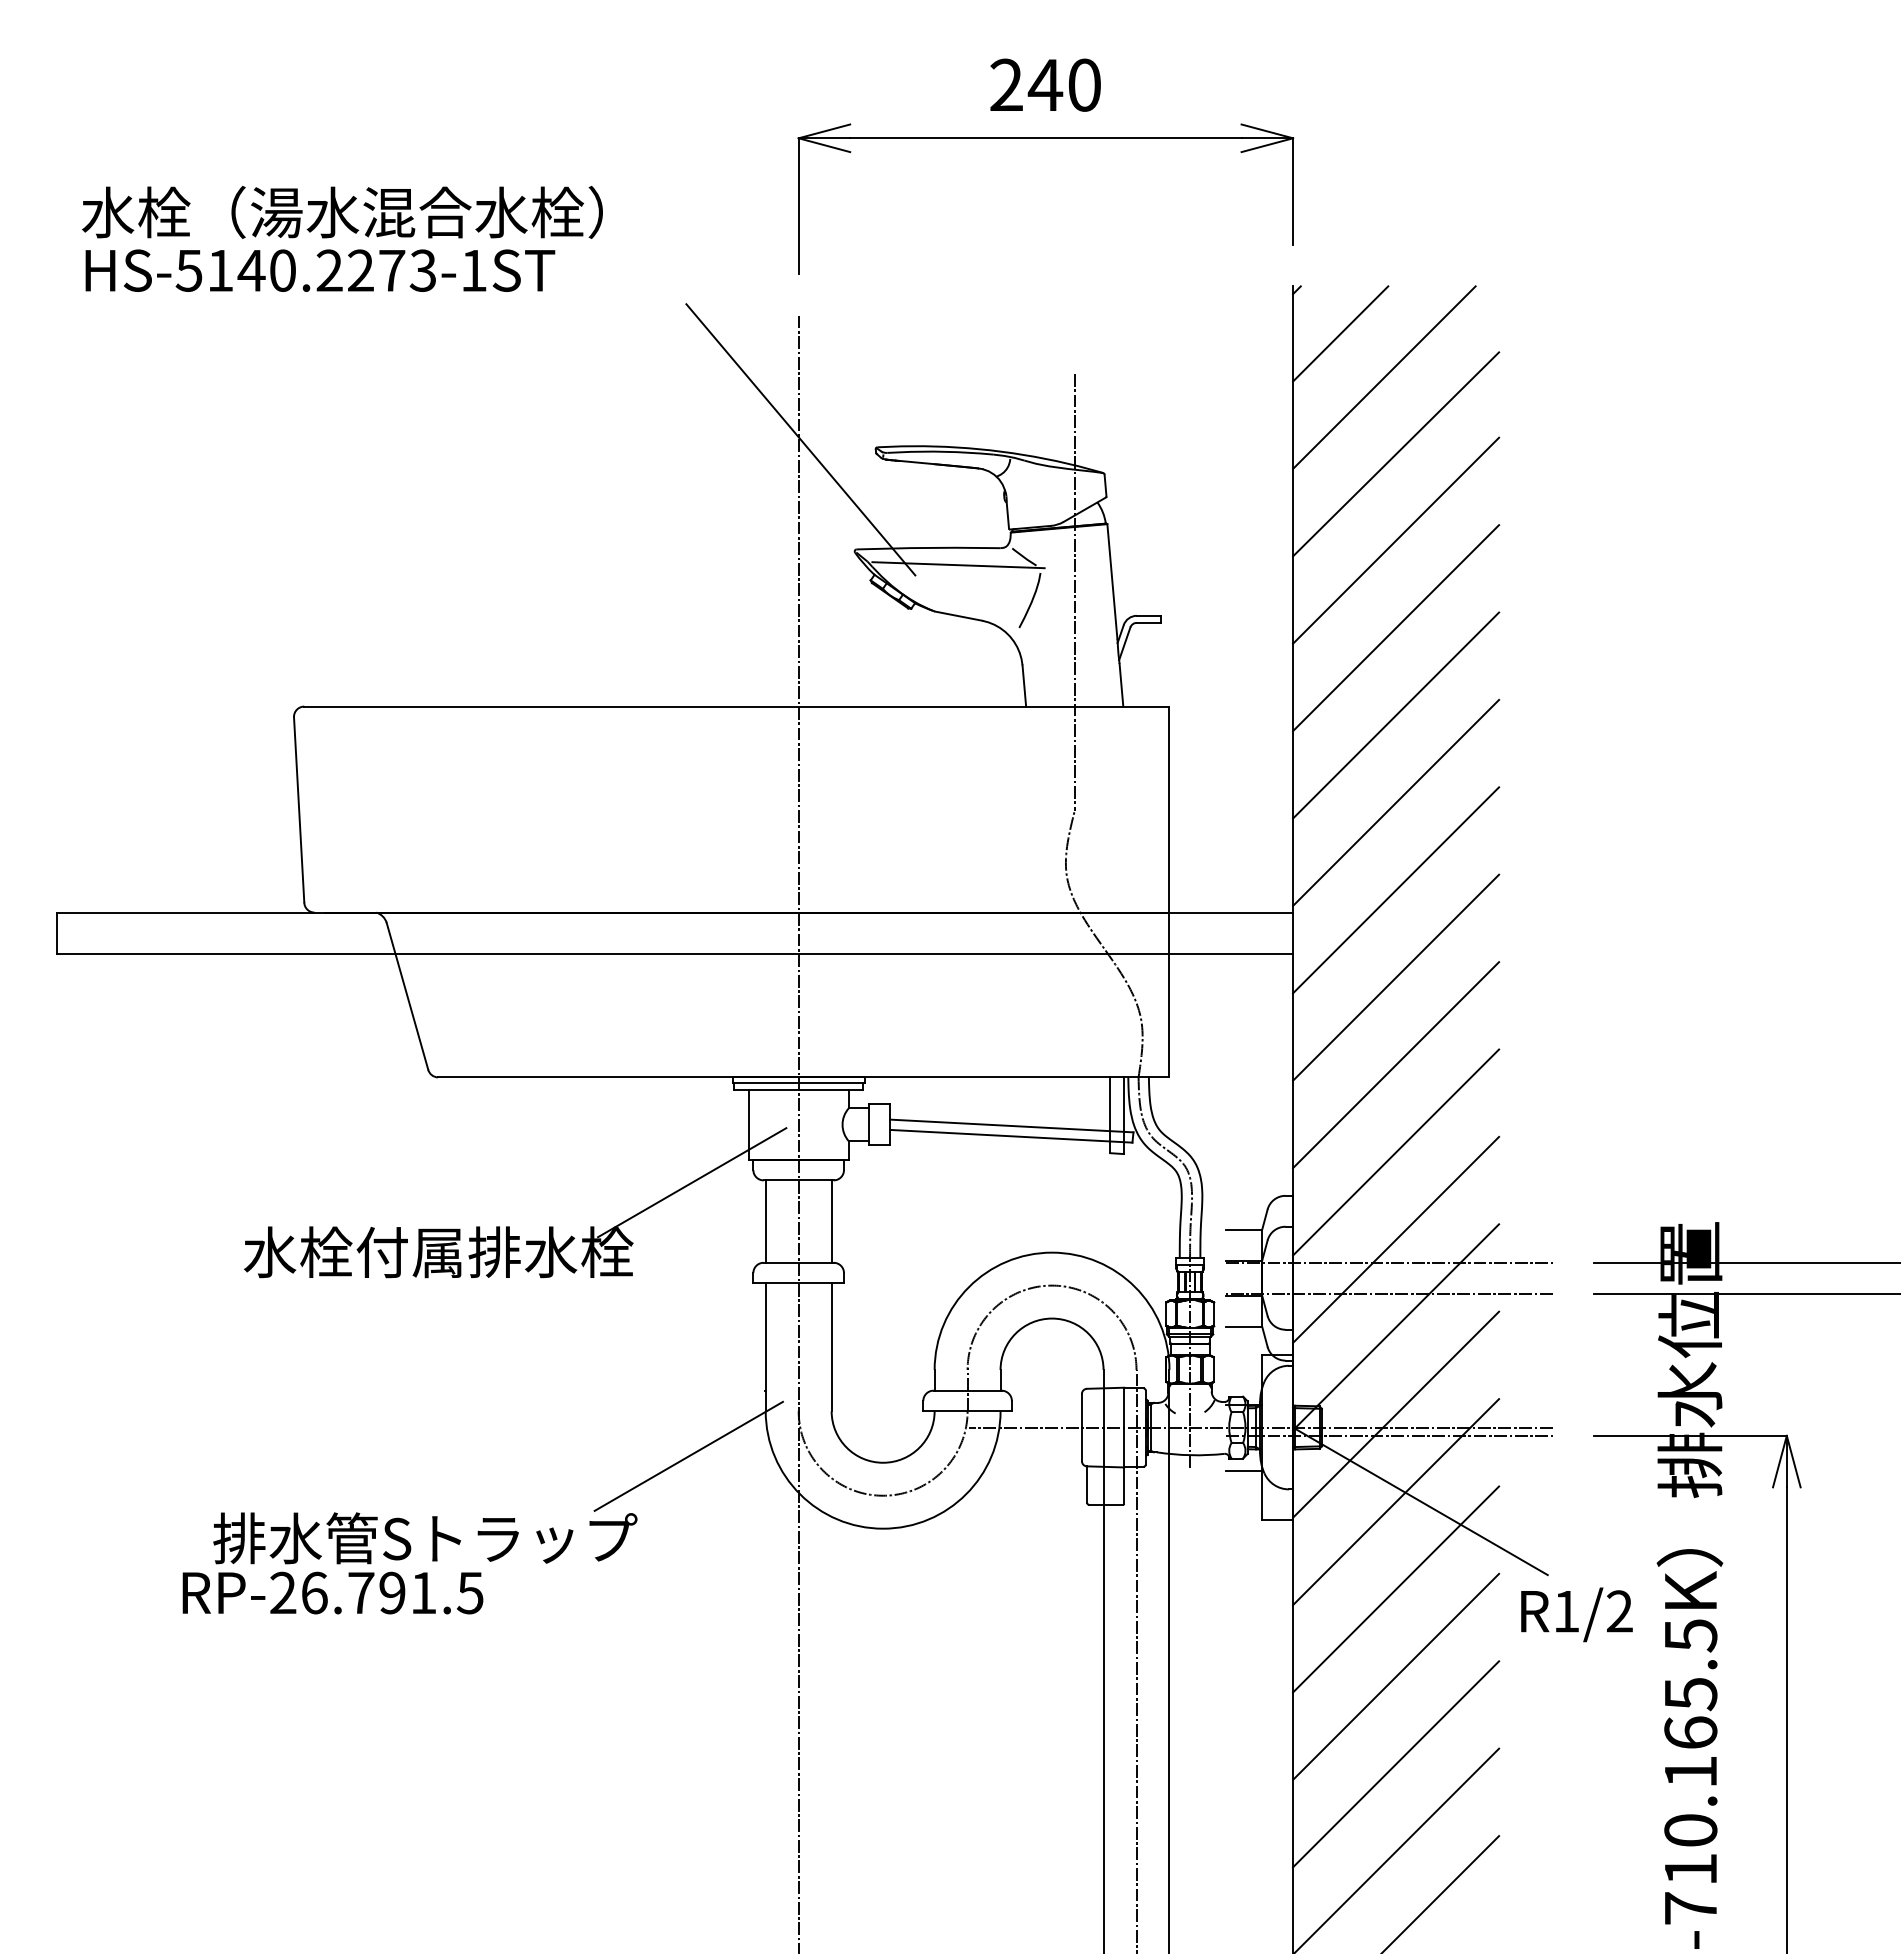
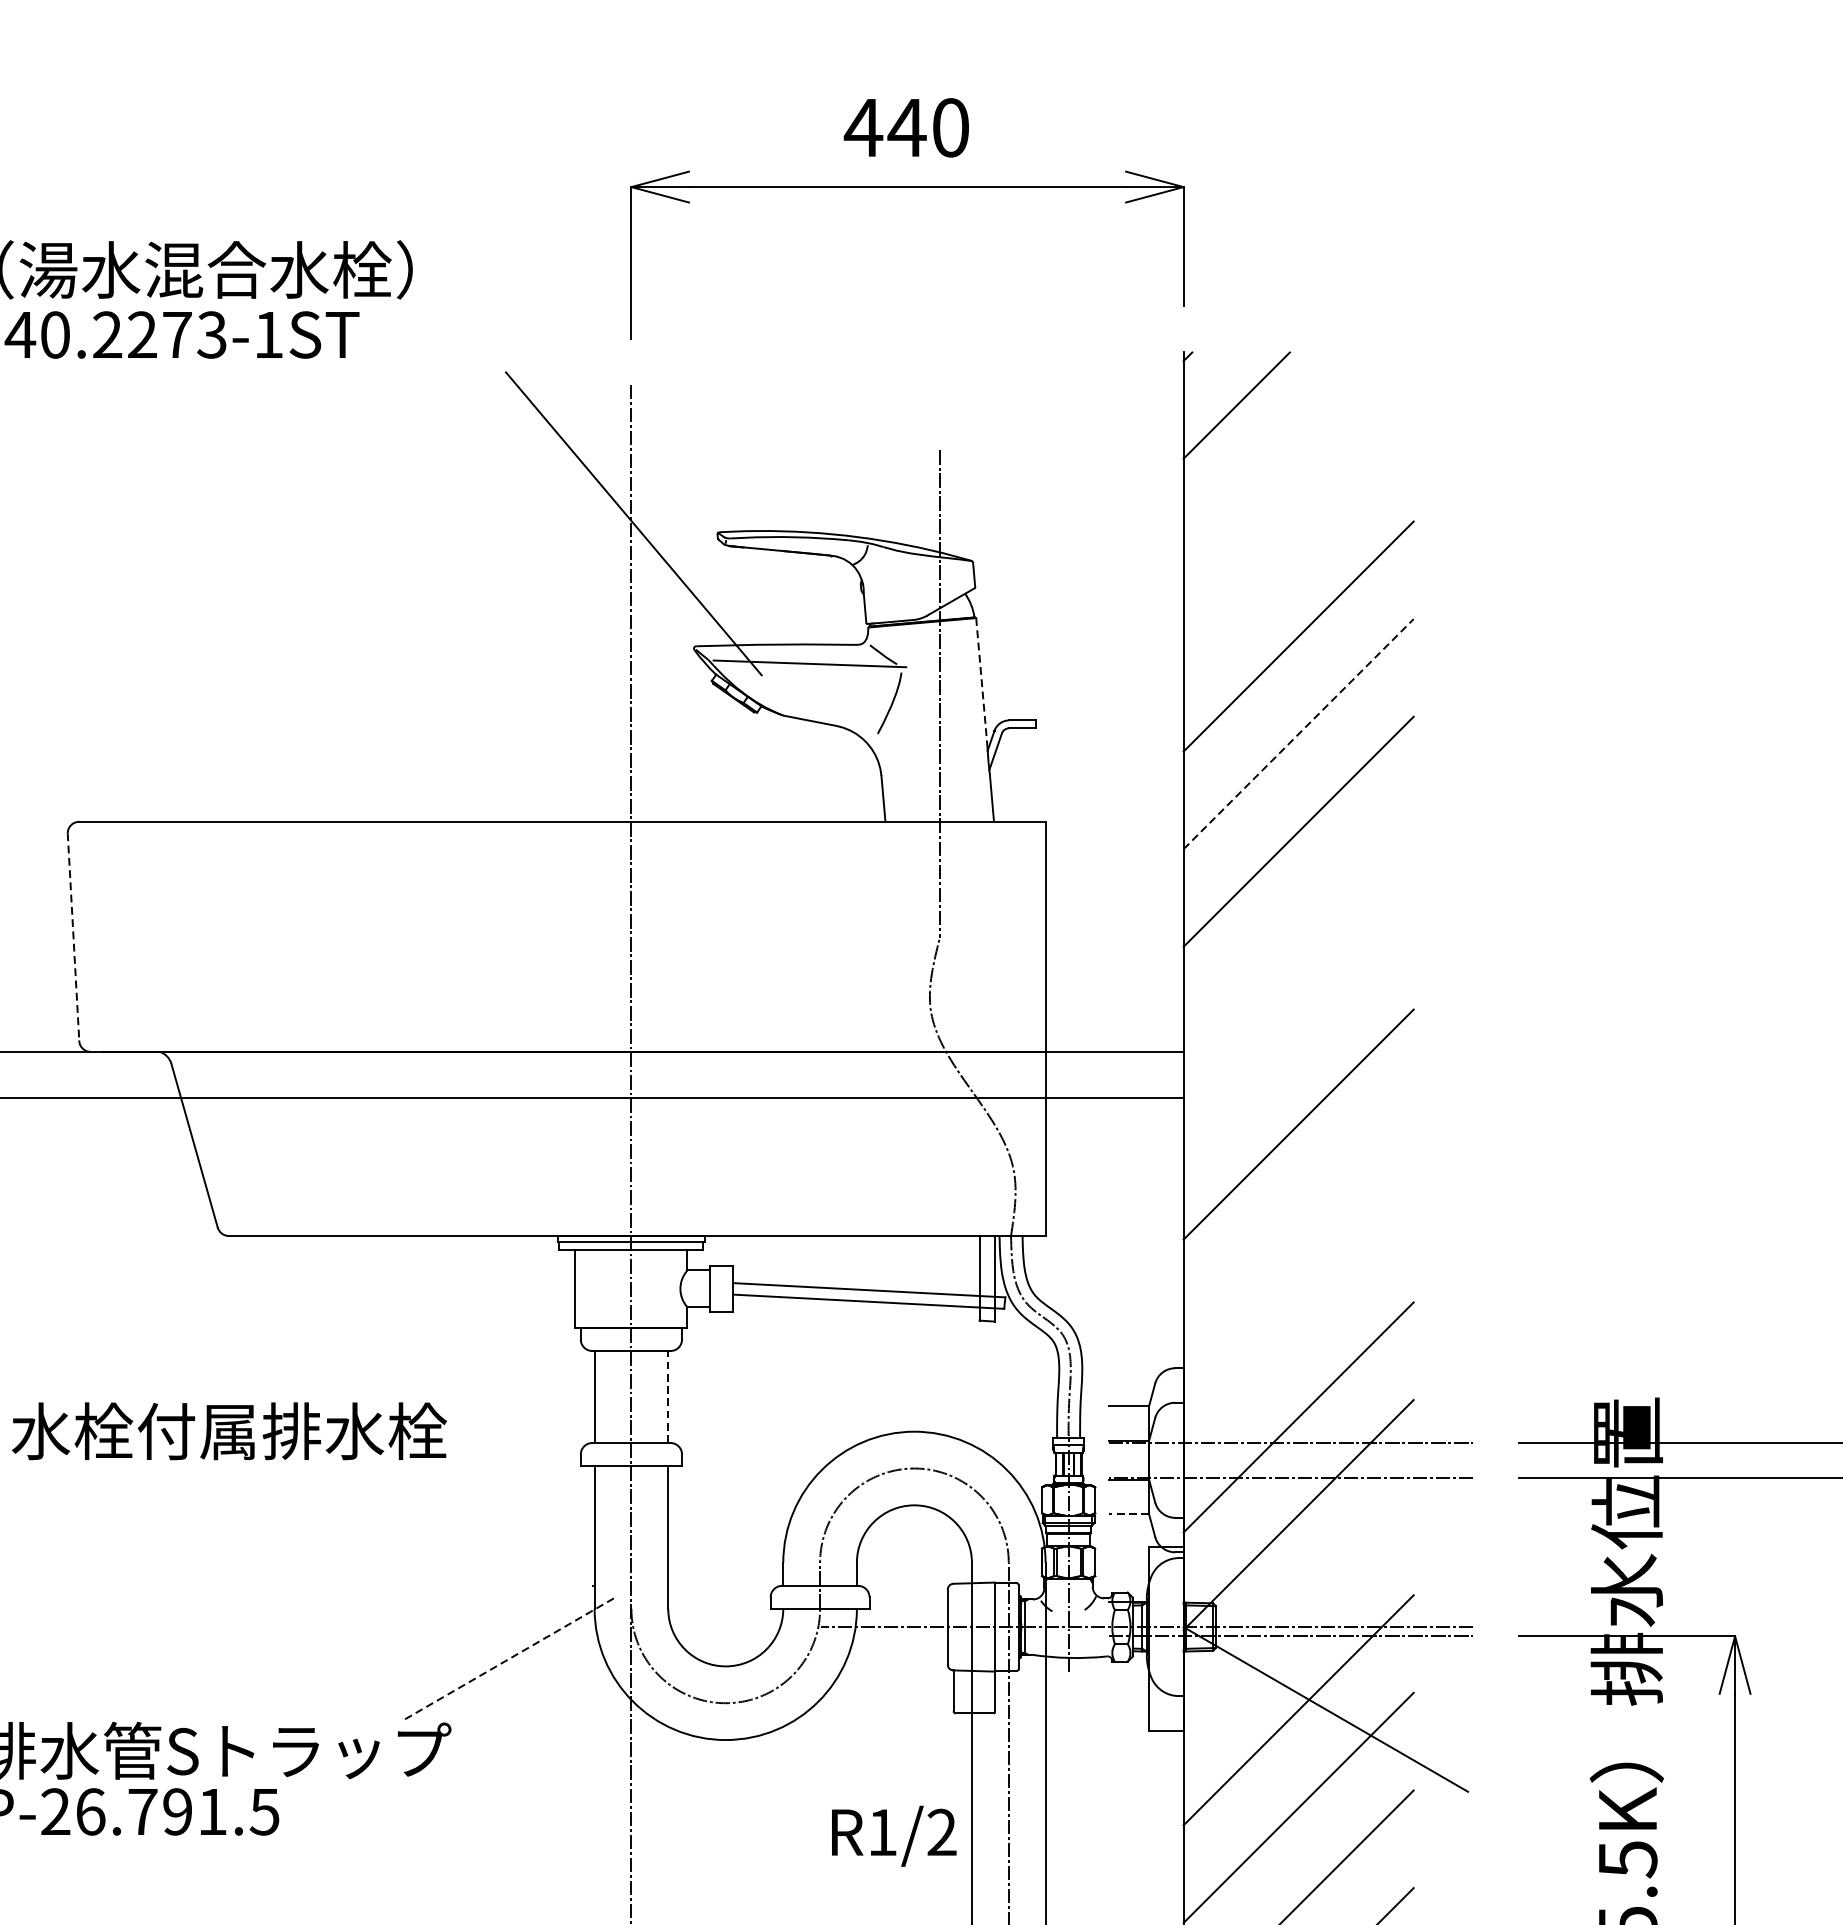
text: (1006, 84) -> (863, 127), 240 -> 440
line: (1384, 377) -> (1285, 454), removed
line: (1396, 454) -> (1299, 540), removed
line: (1112, 581) -> (981, 682), solid -> dashed
line: (1396, 628) -> (1299, 734), solid -> dashed
line: (1396, 802) -> (1299, 928), removed
line: (299, 809) -> (73, 936), solid -> dashed
line: (1396, 890) -> (1299, 1027), removed
line: (1396, 1065) -> (1299, 1222), removed
line: (1396, 1152) -> (1299, 1319), removed
line: (692, 1182) -> (512, 1353), removed
line: (831, 1221) -> (668, 1396), solid -> dashed
line: (1244, 1326) -> (1129, 1514), solid -> dashed
line: (1396, 1414) -> (1299, 1612), removed
line: (688, 1456) -> (508, 1659), solid -> dashed
line: (1244, 1470) -> (1129, 1675), removed
text: (1576, 1614) -> (893, 1835), moved

